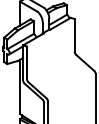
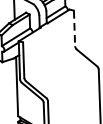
line: (74, 36) -> (74, 29), solid -> dashed

